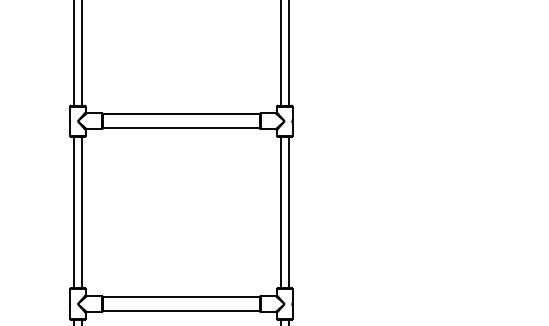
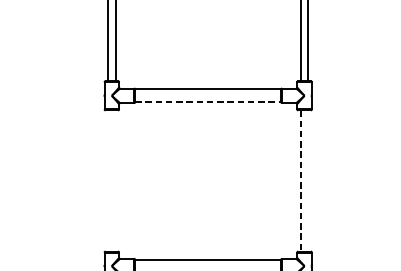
line: (181, 128) -> (208, 102), solid -> dashed
line: (73, 212) -> (107, 180), removed
line: (82, 212) -> (116, 180), removed
line: (280, 212) -> (300, 180), solid -> dashed
line: (288, 212) -> (308, 180), removed

